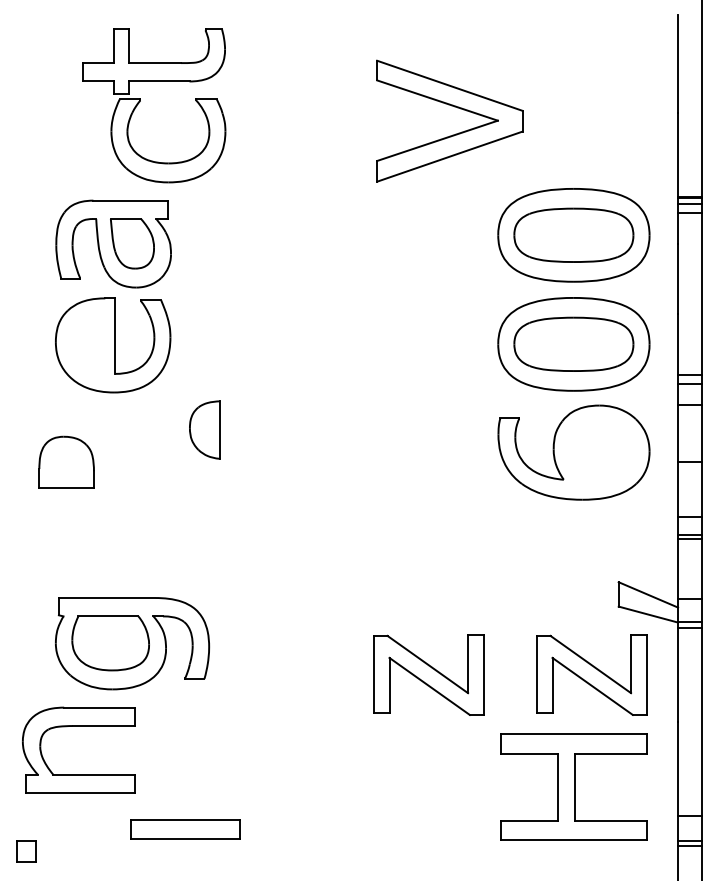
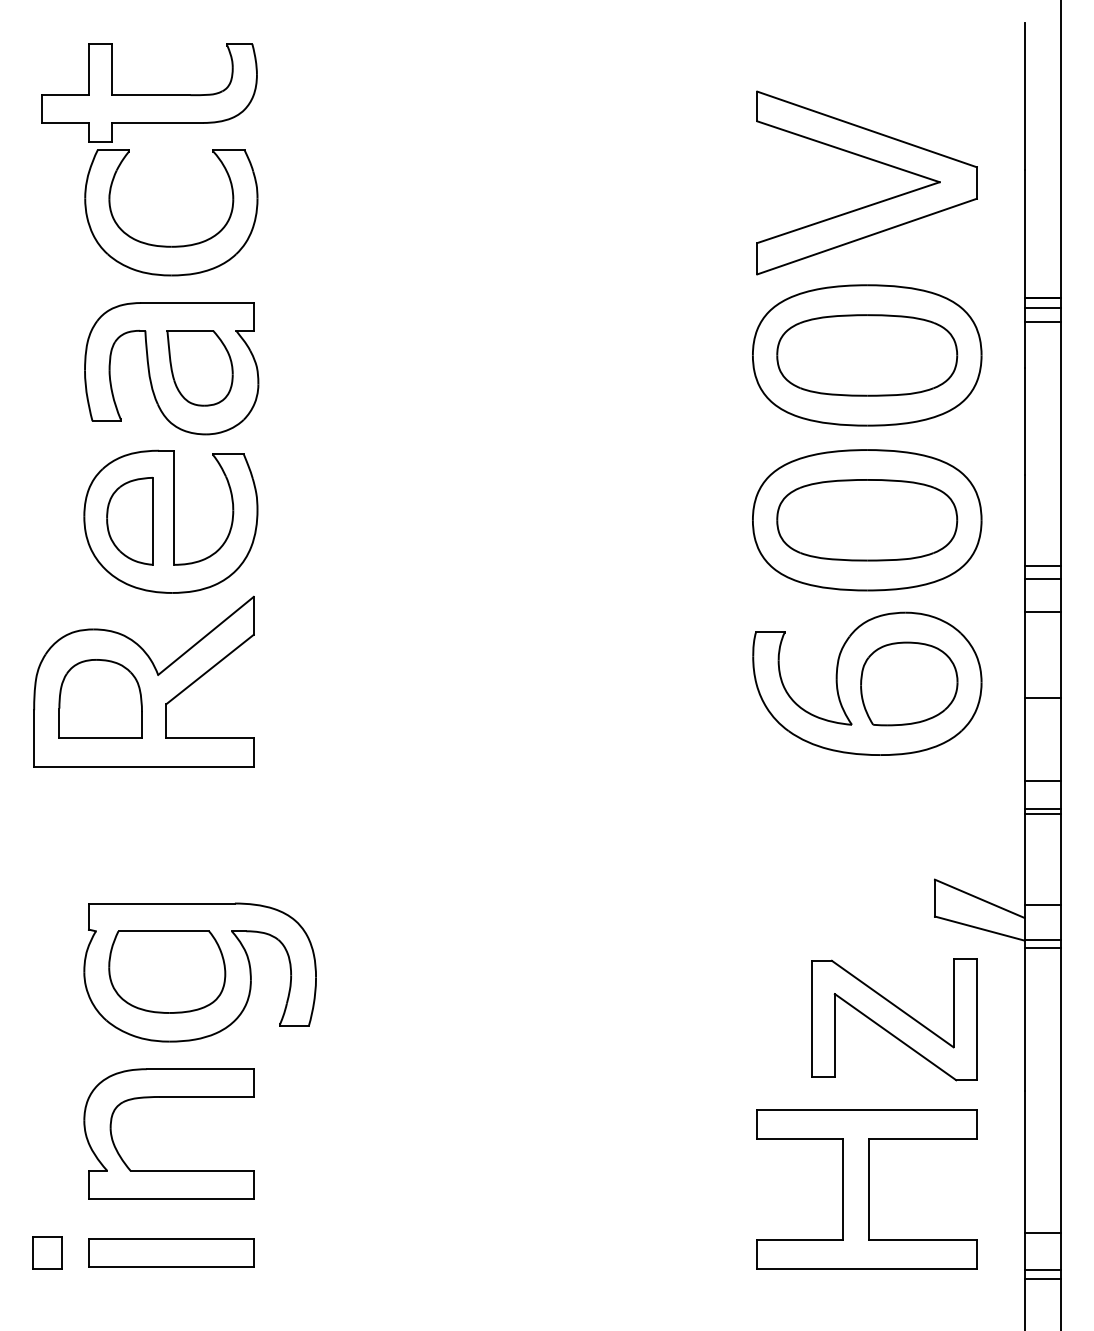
part: (140, 101) -> (129, 153), moved
part: (454, 107) -> (874, 162), moved
part: (204, 429) -> (129, 520), moved
part: (94, 451) -> (142, 682), added
part: (601, 452) -> (908, 683), added
part: (428, 674) -> (647, 1019), removed
part: (78, 726) -> (168, 1097), moved
part: (185, 829) -> (171, 1253), moved
part: (26, 851) -> (47, 1253), moved

